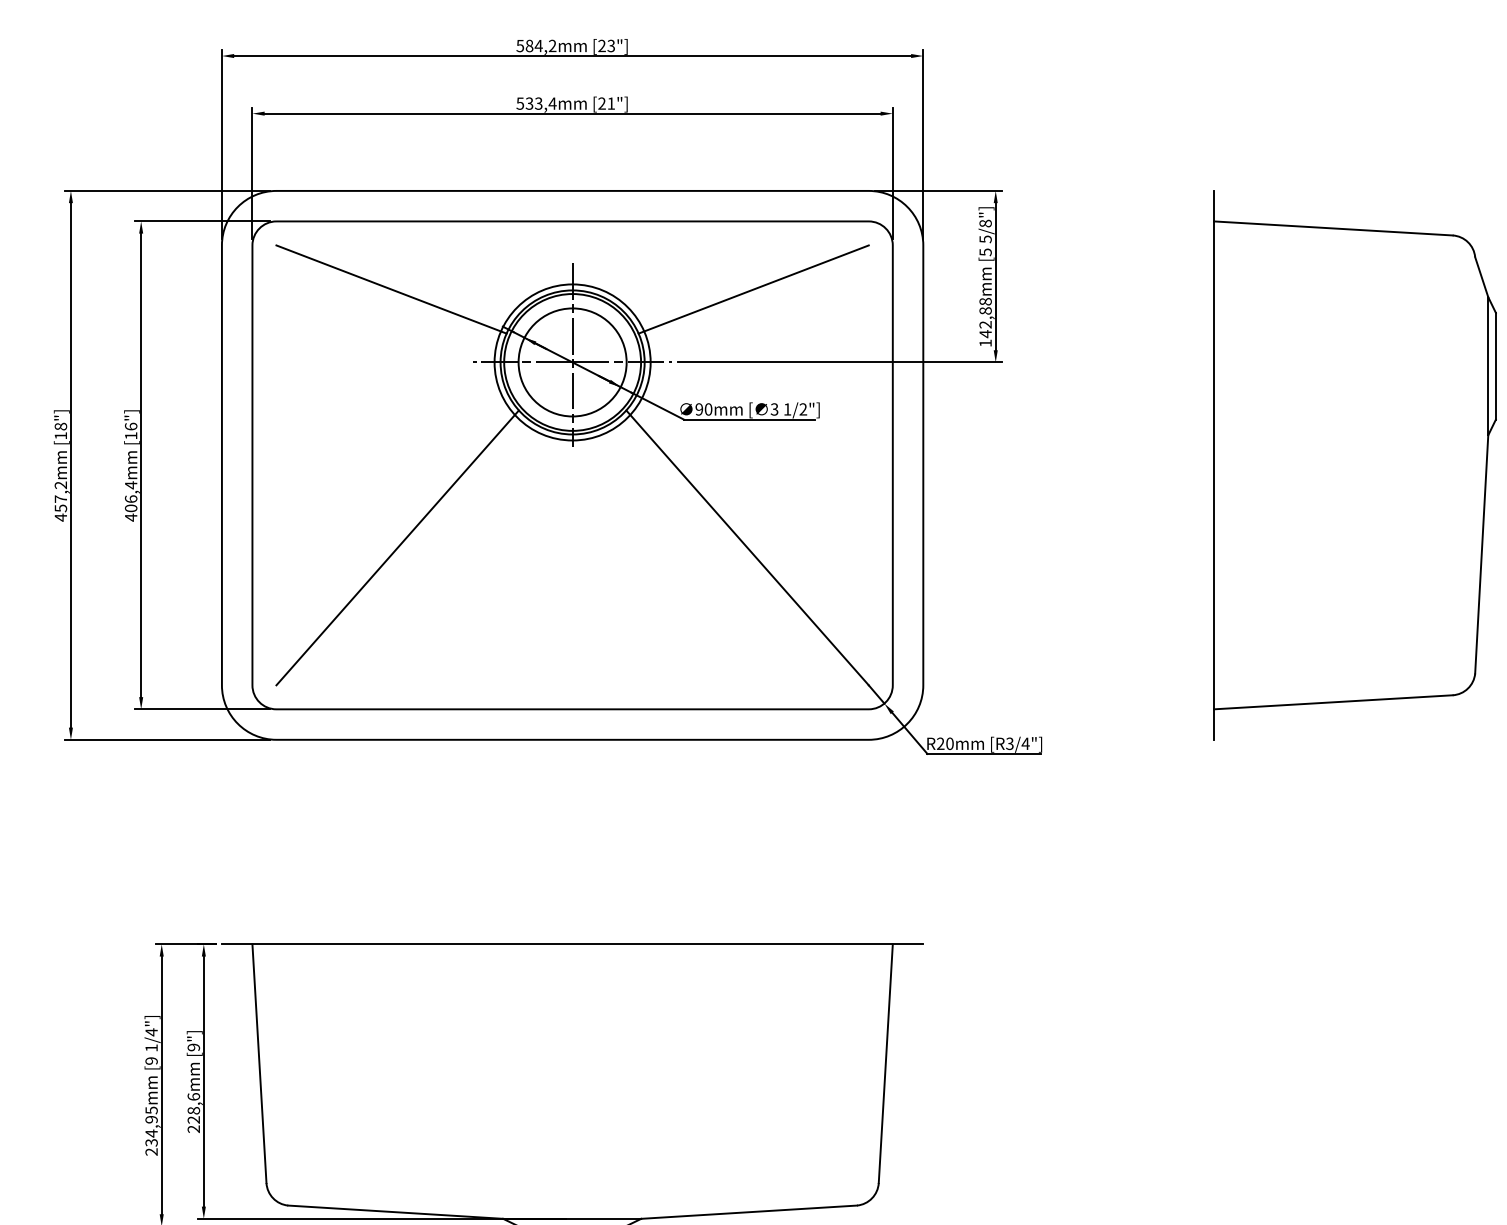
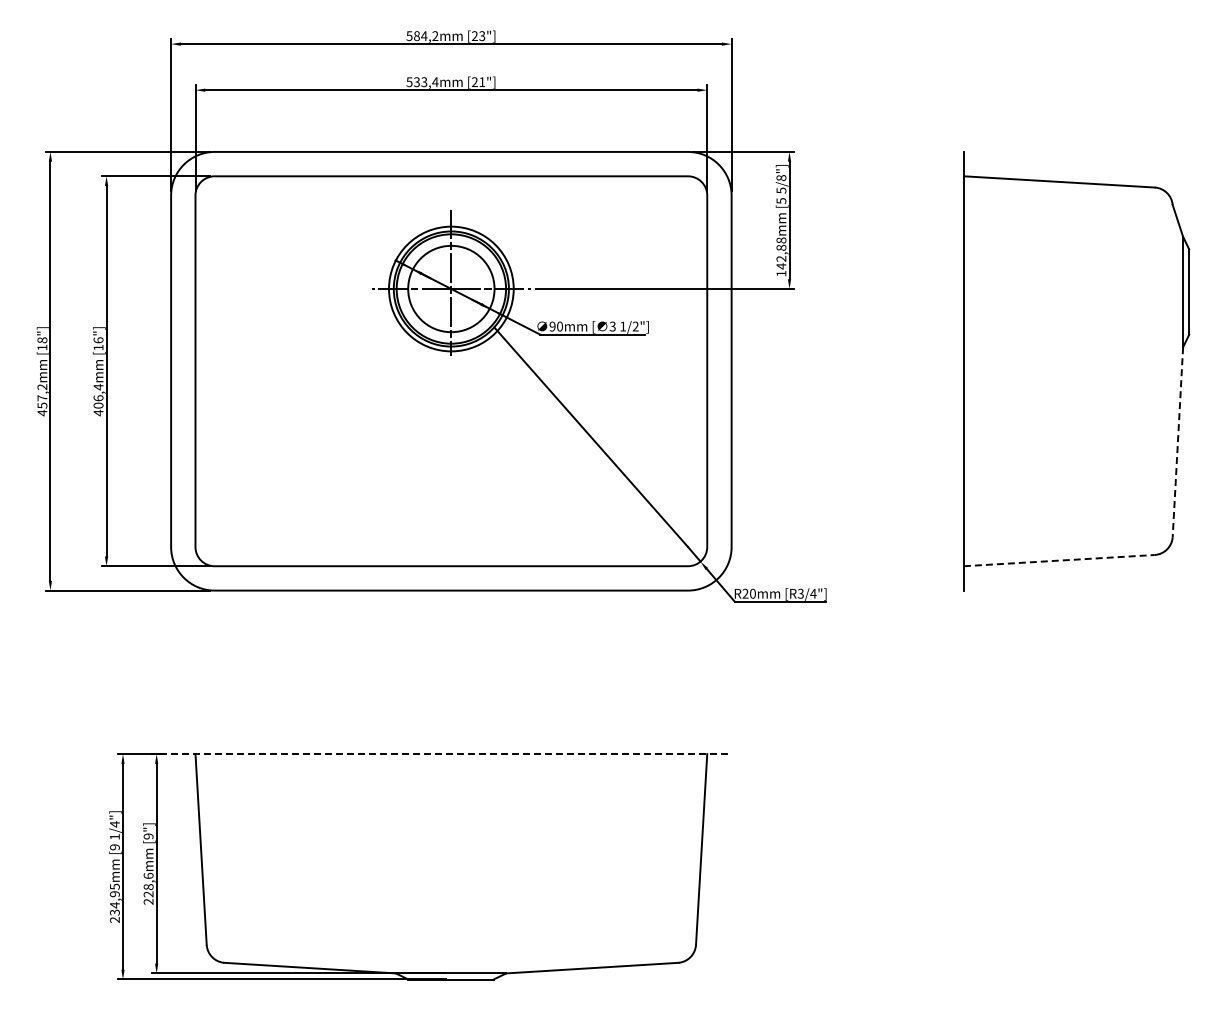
line: (391, 289) -> (306, 230), removed
line: (754, 289) -> (596, 230), removed
line: (397, 548) -> (311, 437), removed
line: (1481, 554) -> (1177, 442), solid -> dashed
line: (1333, 702) -> (1059, 560), solid -> dashed
line: (572, 944) -> (451, 754), solid -> dashed

